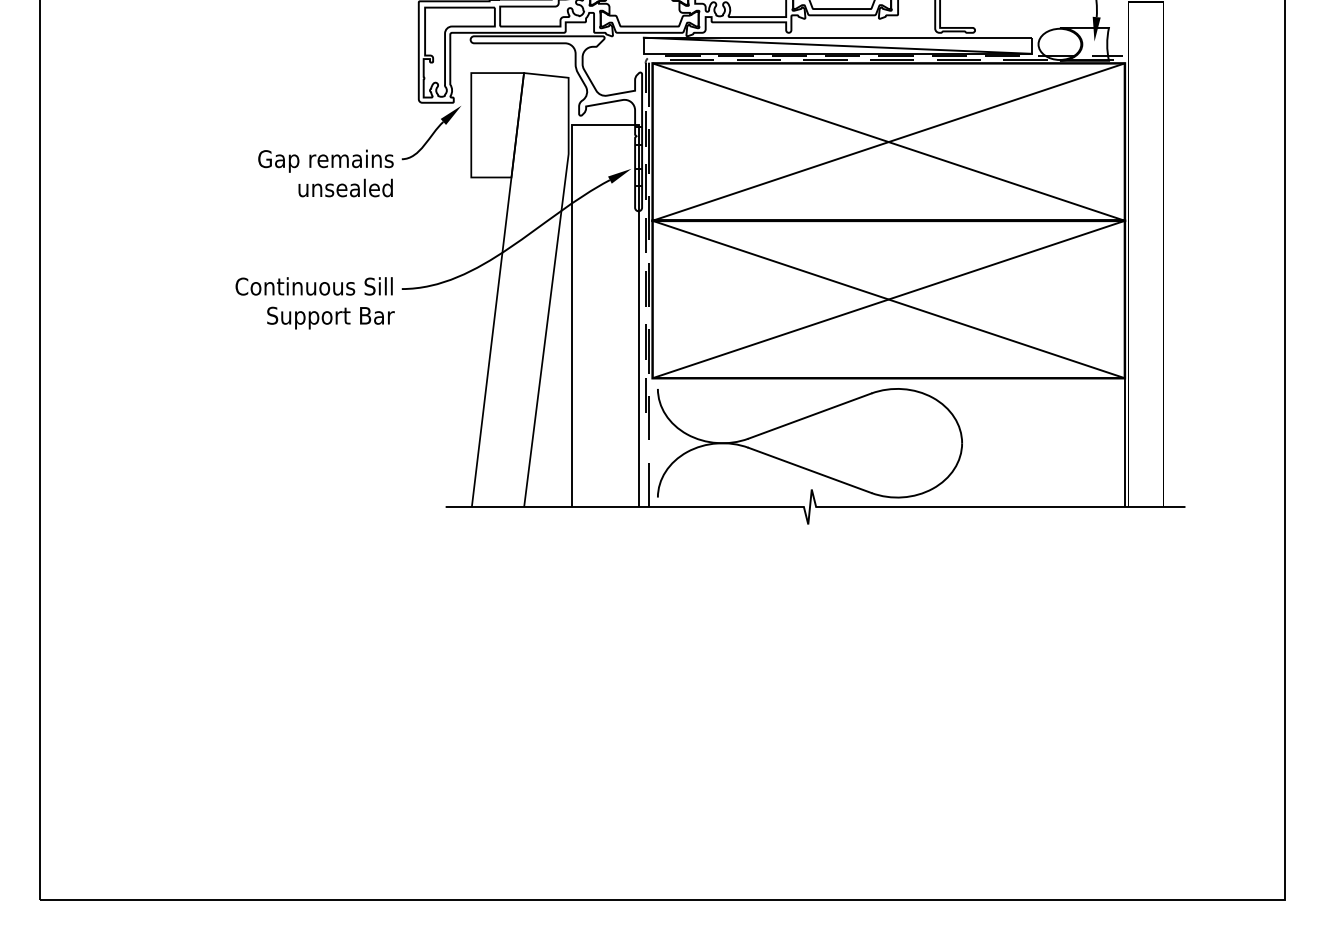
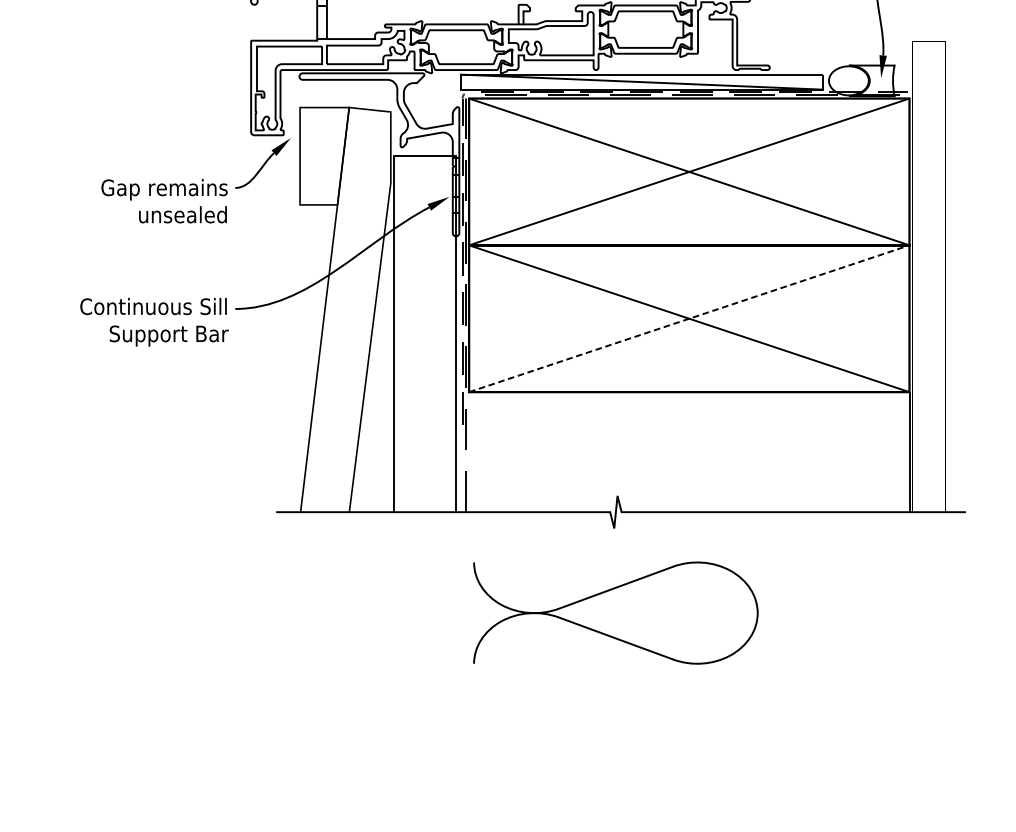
line: (888, 299) -> (689, 318), solid -> dashed
part: (809, 443) -> (615, 613), moved

